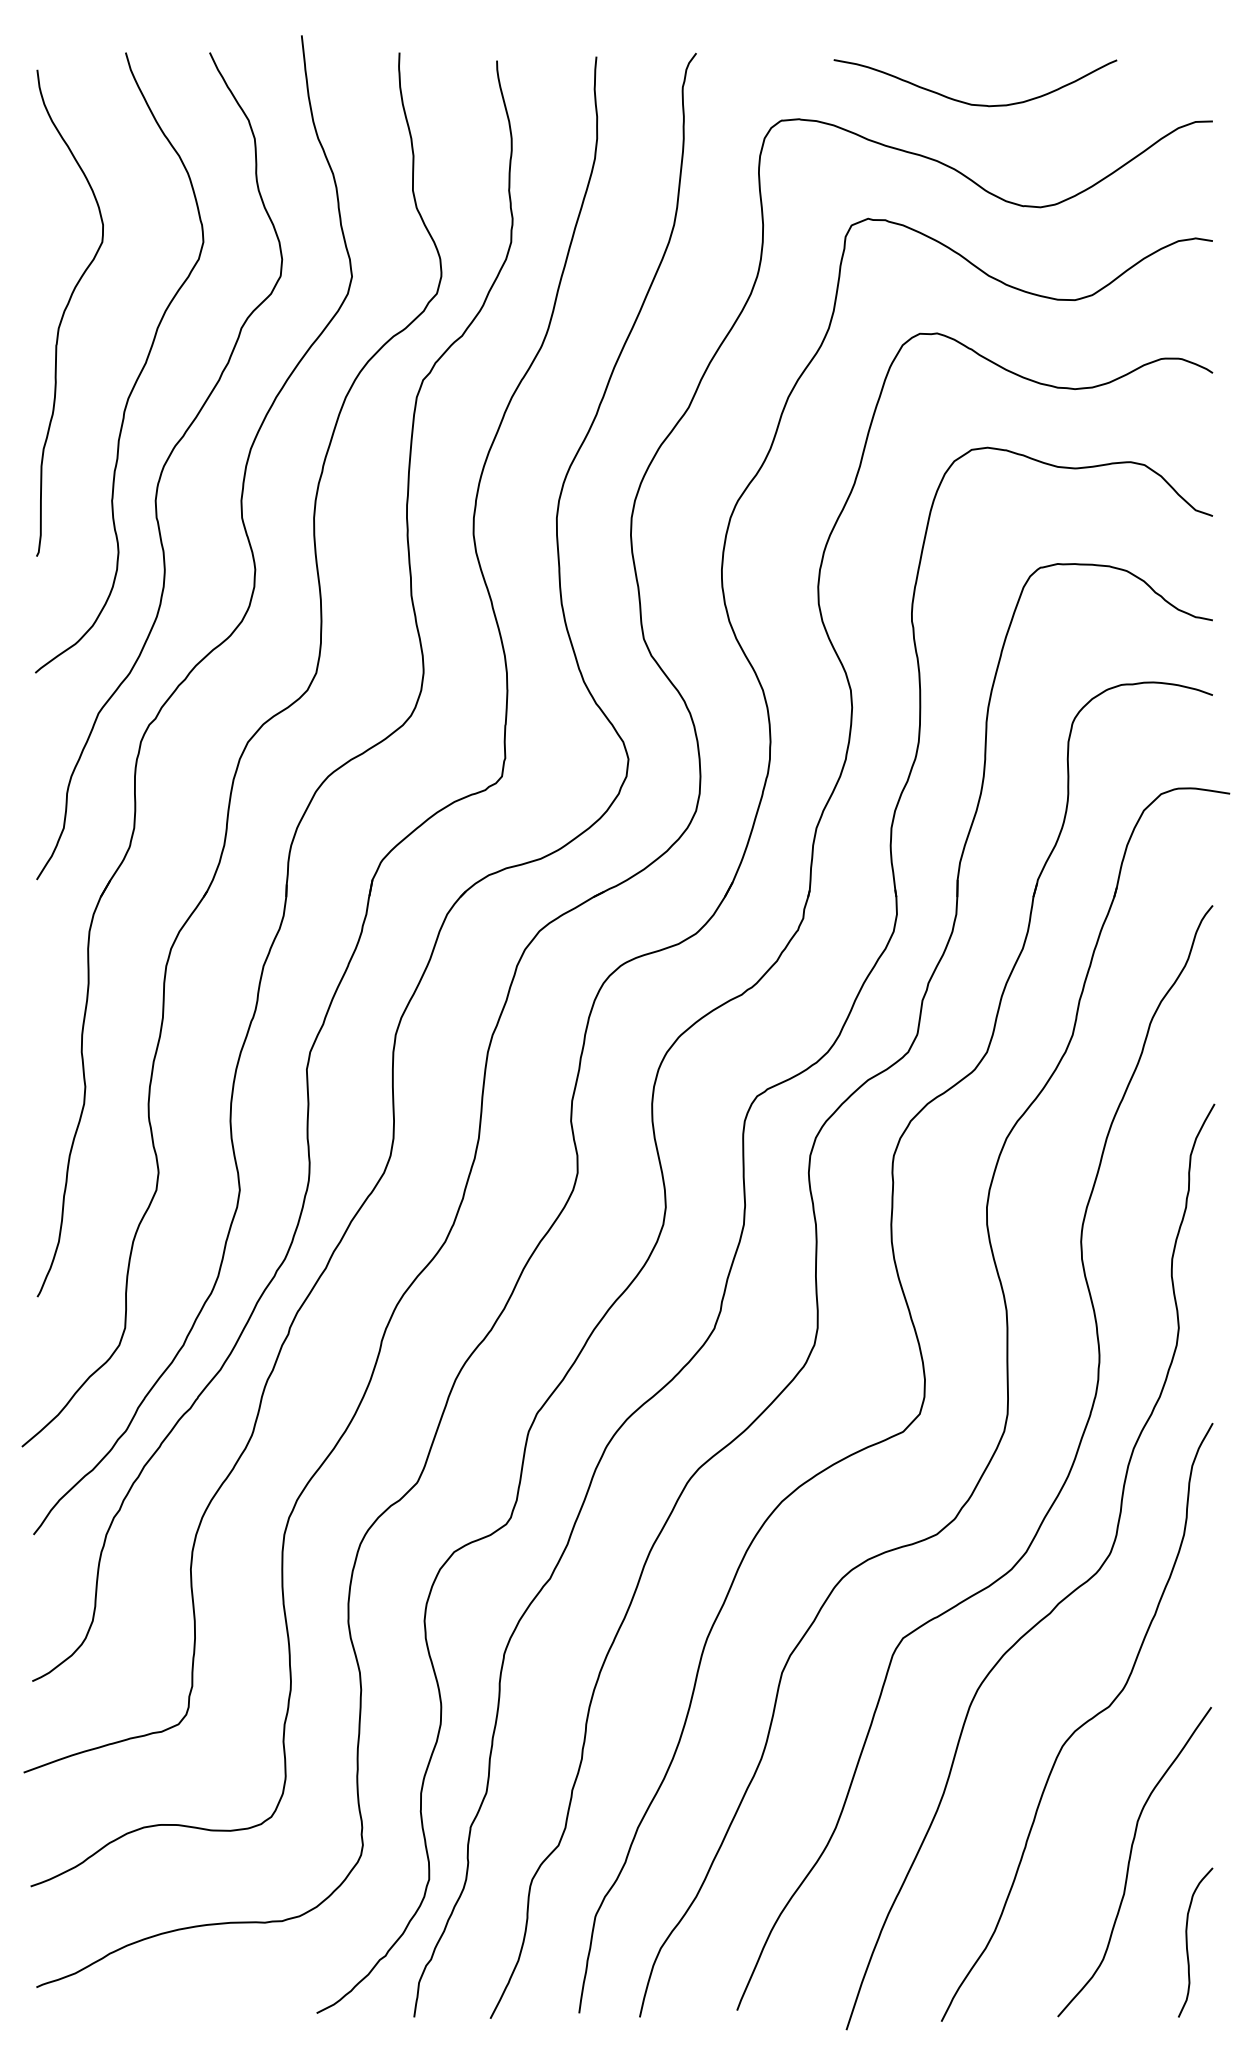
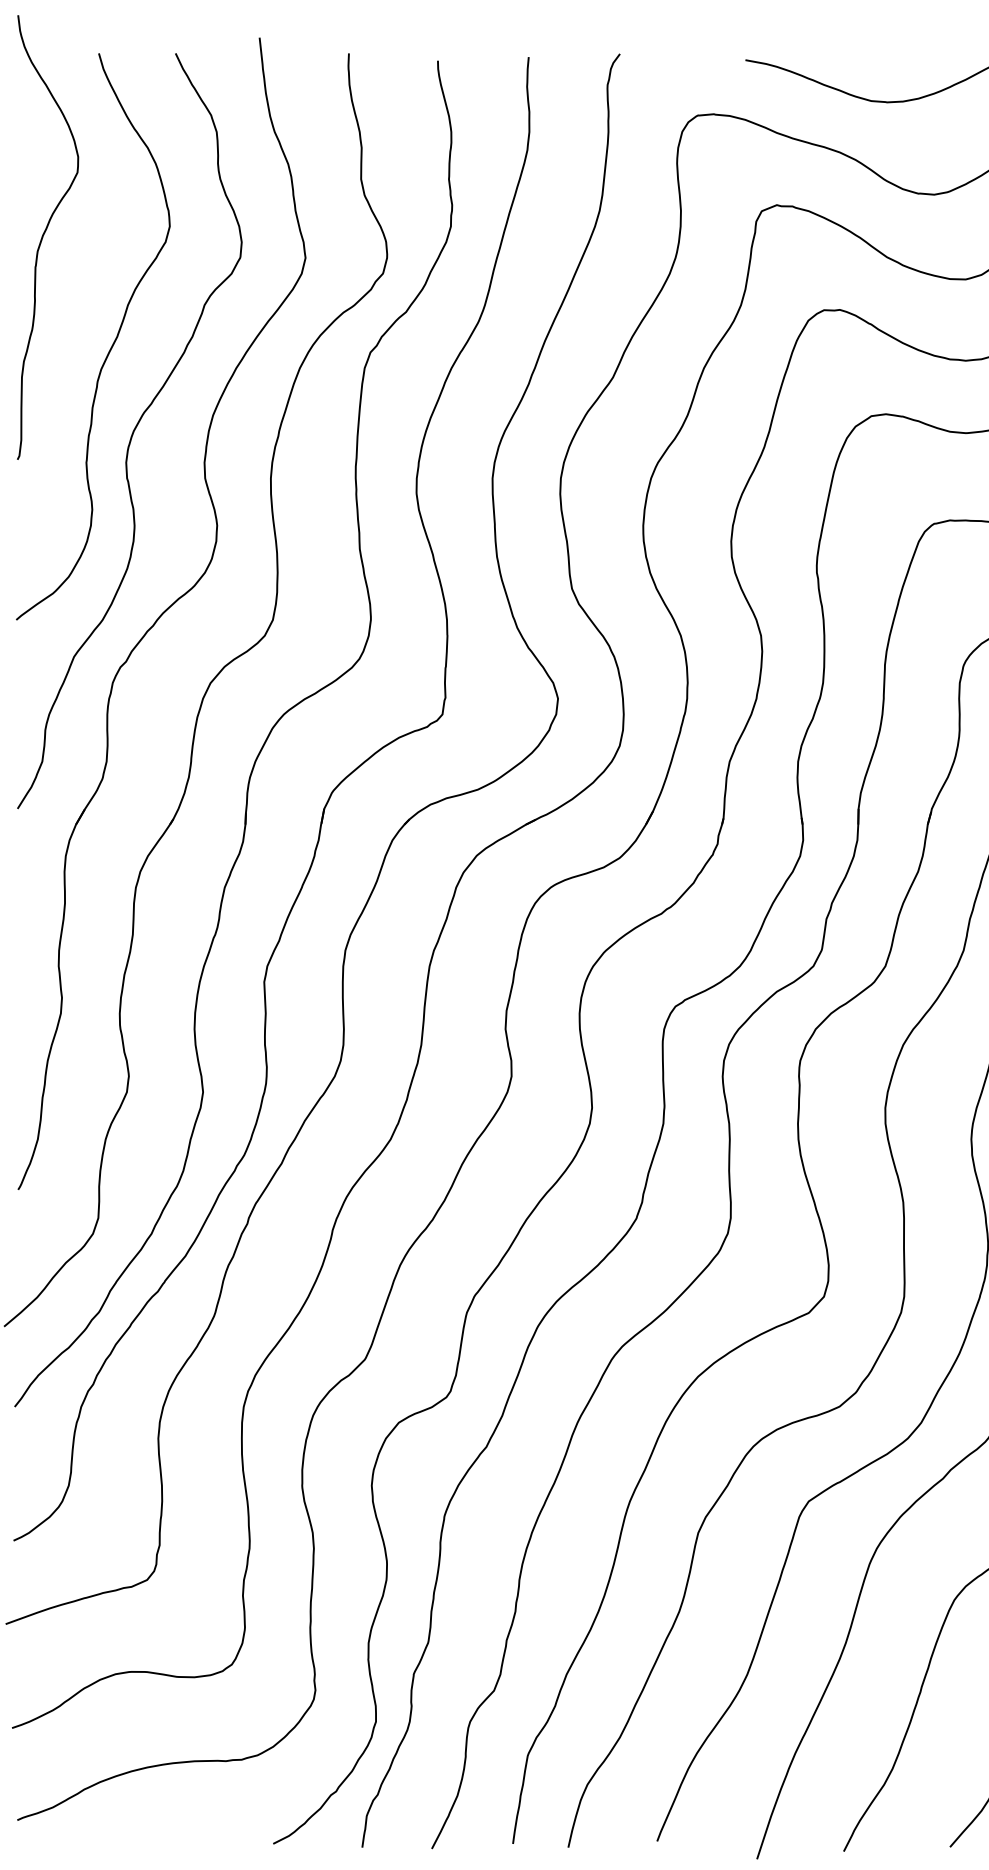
curve: (65, 311) -> (43, 235), moved

